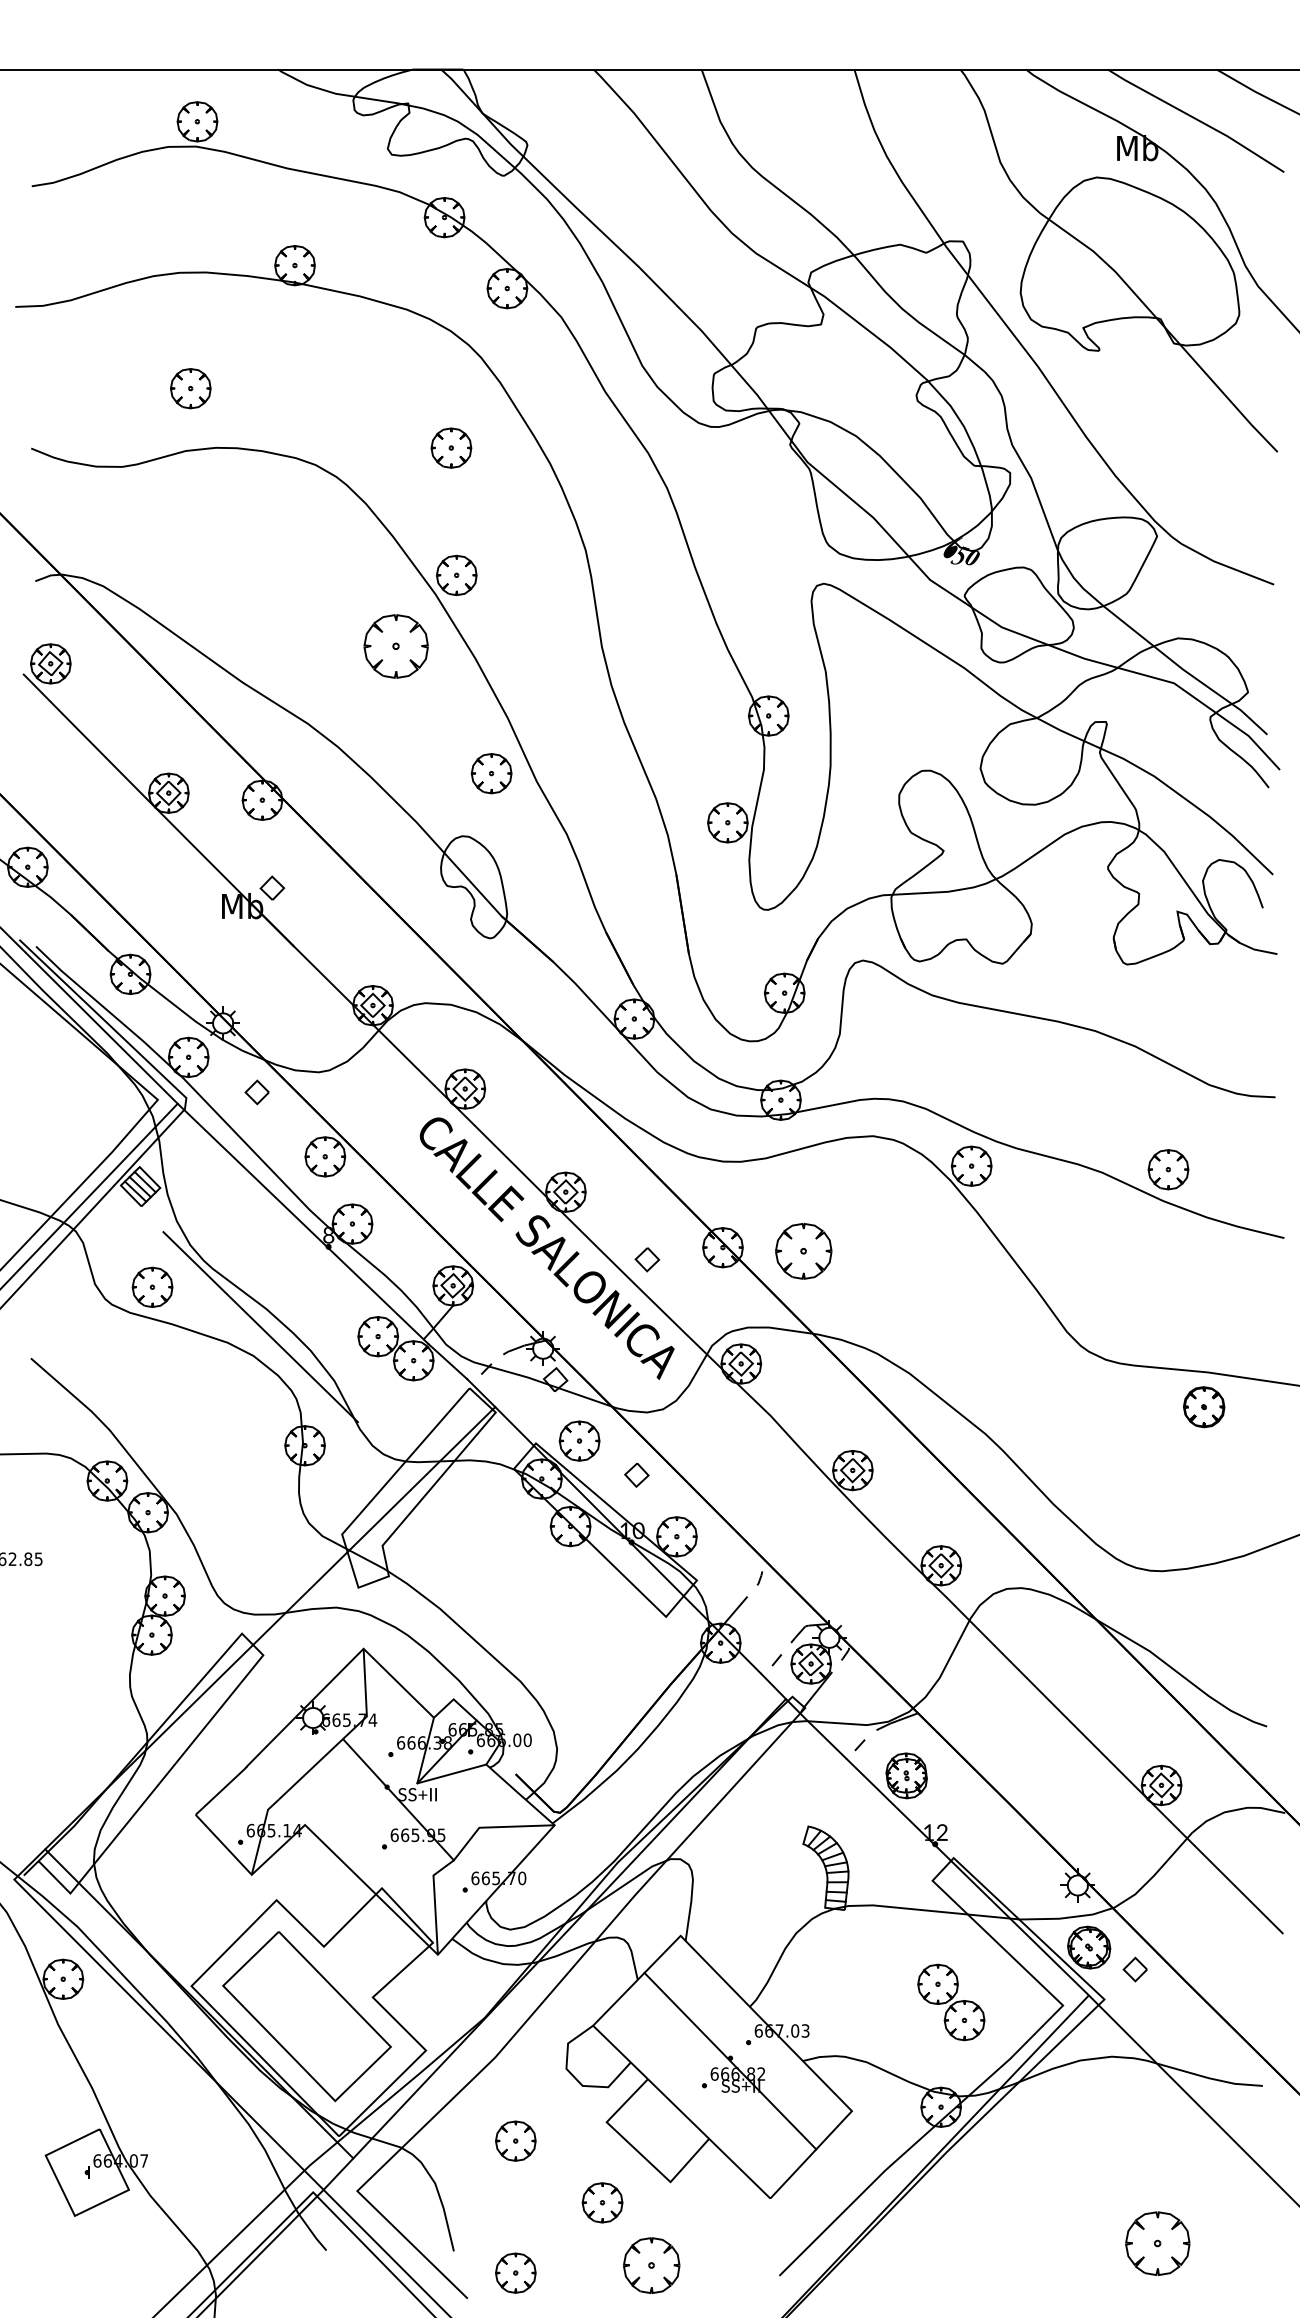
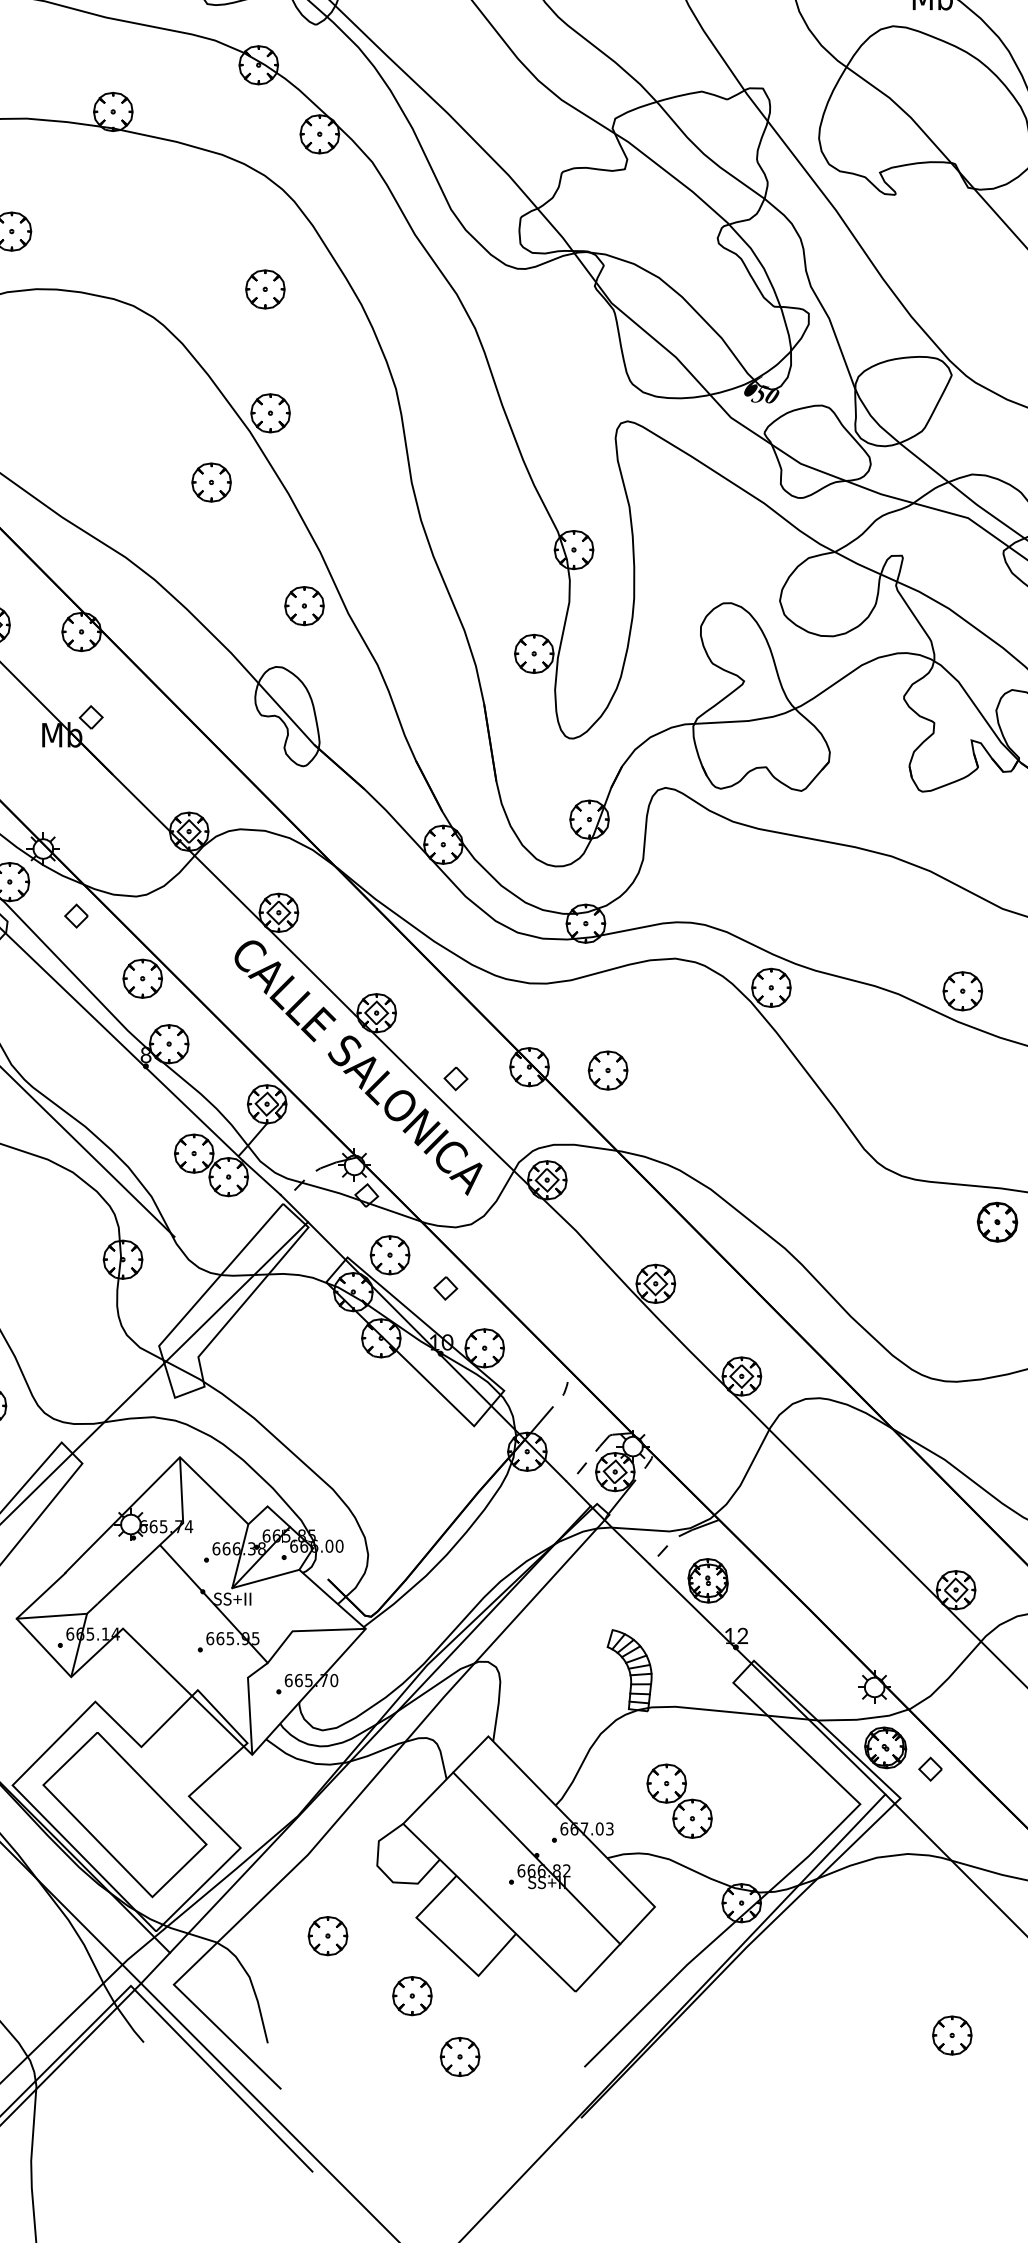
part: (395, 646) -> (211, 482), size x0.62
part: (803, 1250) -> (607, 1069), size x0.71
line: (231, 1811) -> (51, 1615), added
part: (951, 2002) -> (679, 1801), moved
part: (1157, 2242) -> (952, 2034), size x0.62
part: (651, 2264) -> (459, 2056), size x0.71
part: (515, 2272) -> (327, 2063), removed

